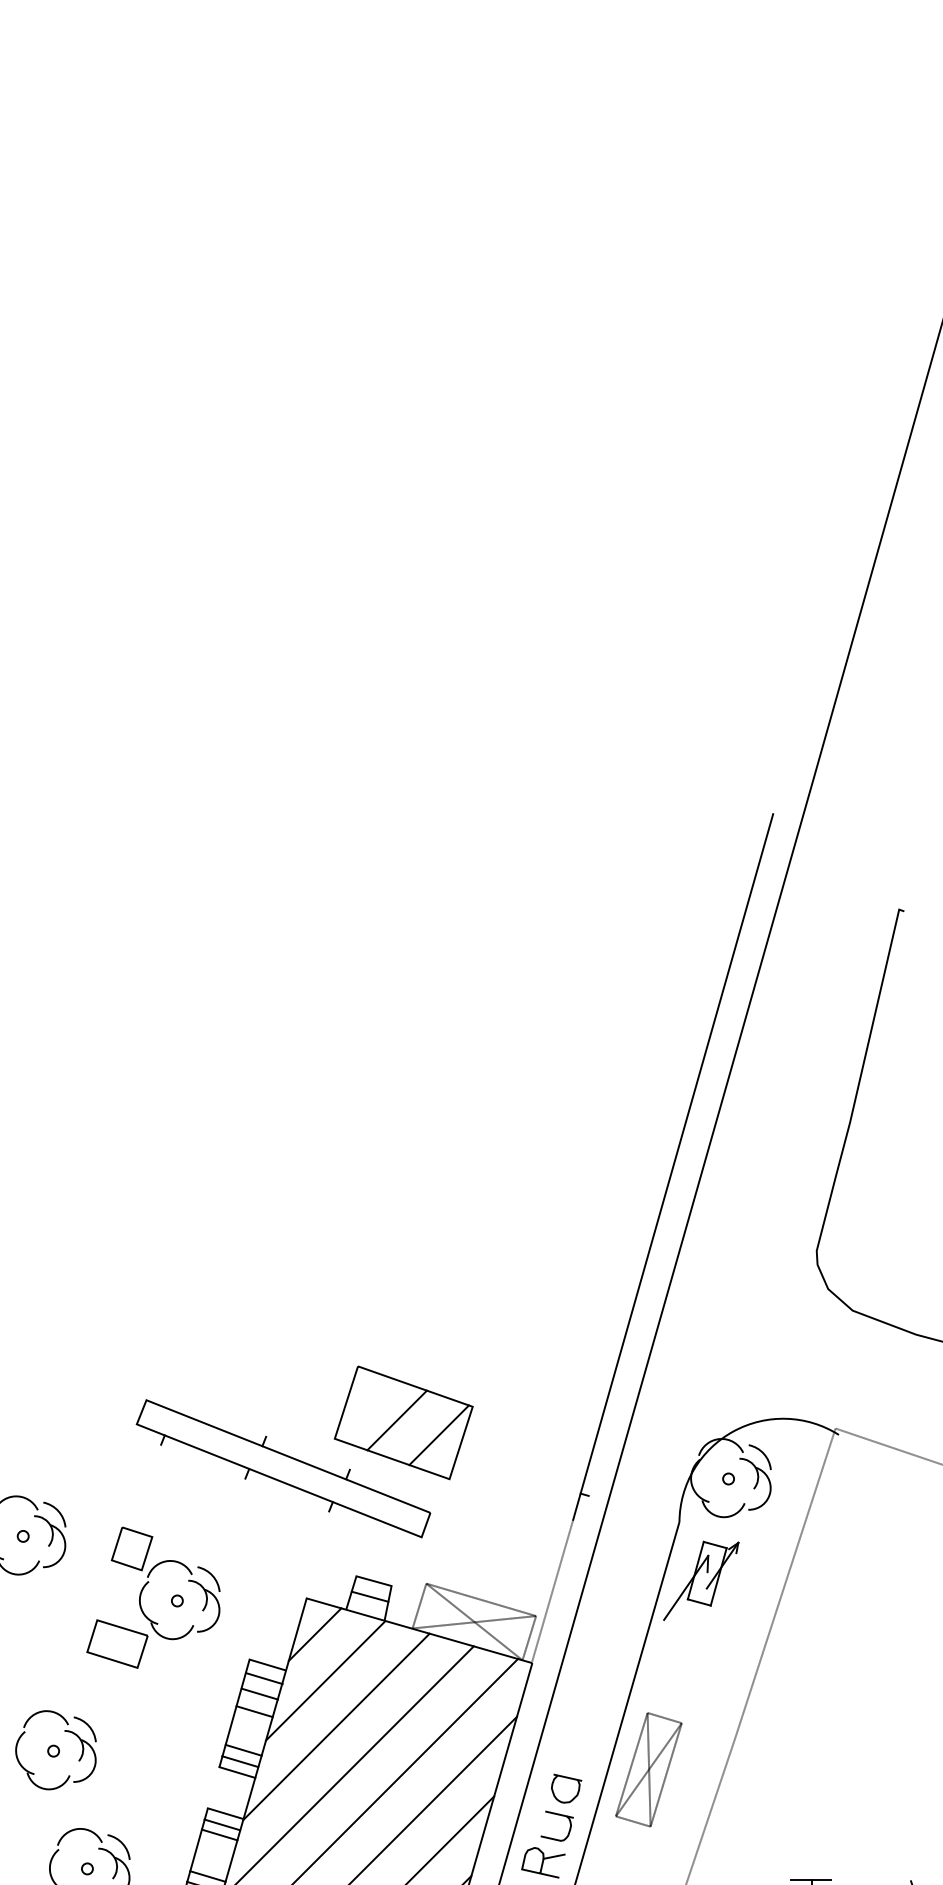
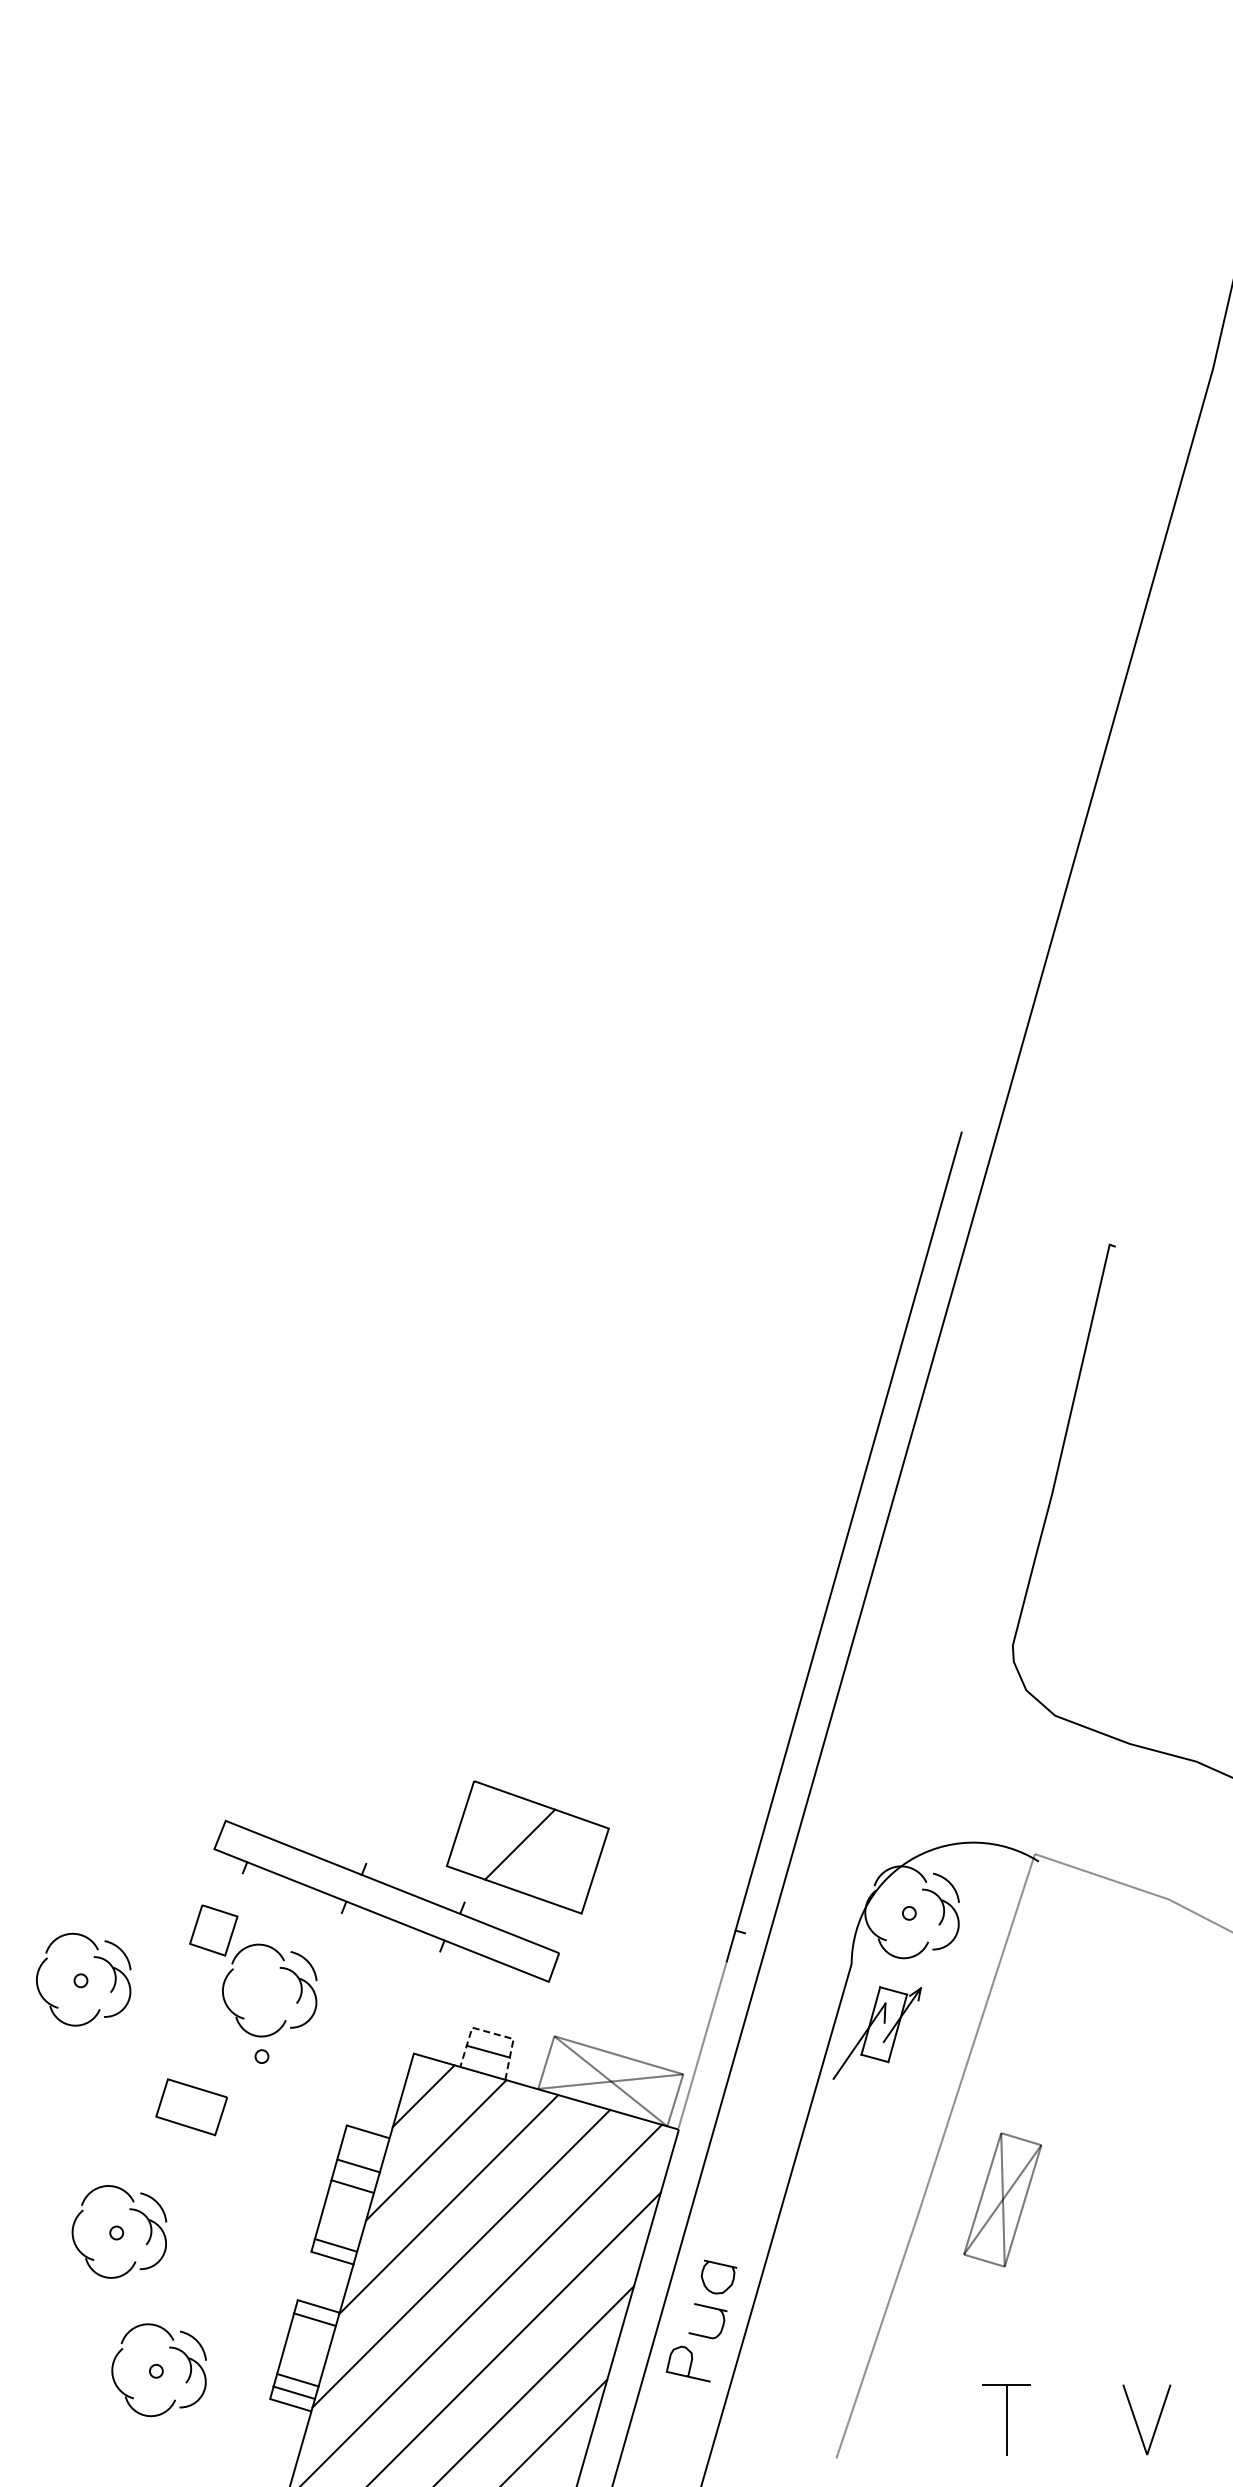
line: (439, 1435) -> (569, 1862), removed
line: (374, 1581) -> (493, 2033), solid -> dashed
part: (148, 1582) -> (233, 1970), moved
line: (264, 1678) -> (364, 2147), removed
line: (243, 1749) -> (339, 2231), removed
part: (648, 1769) -> (1002, 2199), moved
line: (219, 1835) -> (311, 2331), removed
line: (554, 1856) -> (704, 2356), removed

